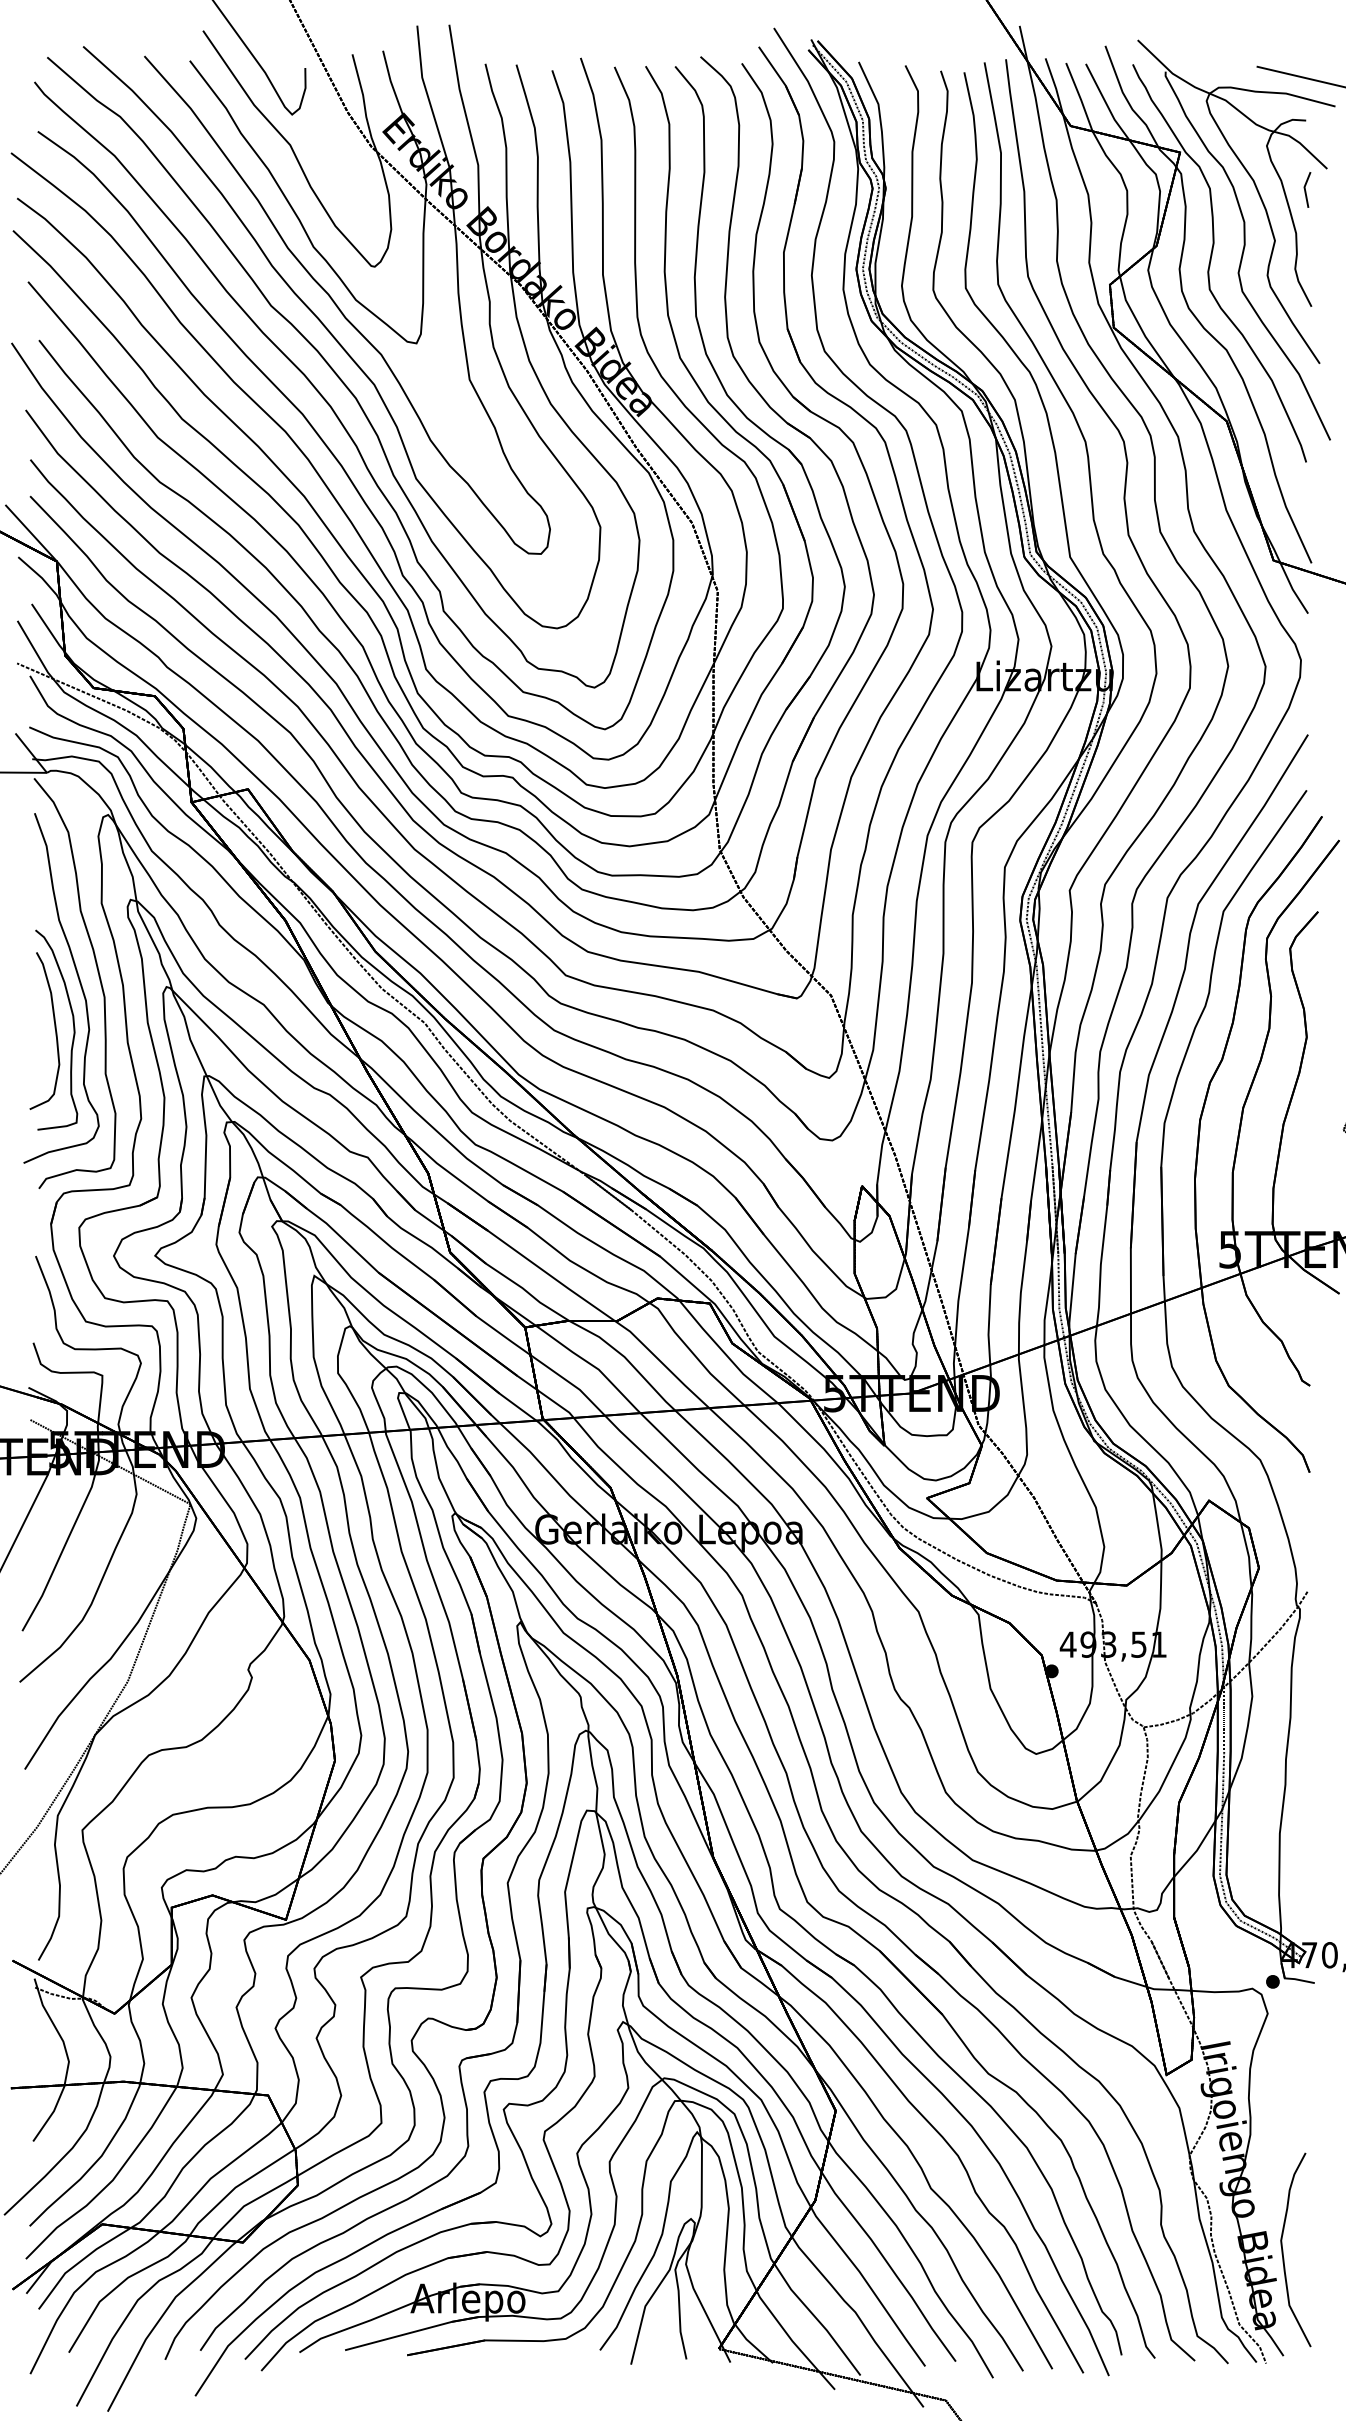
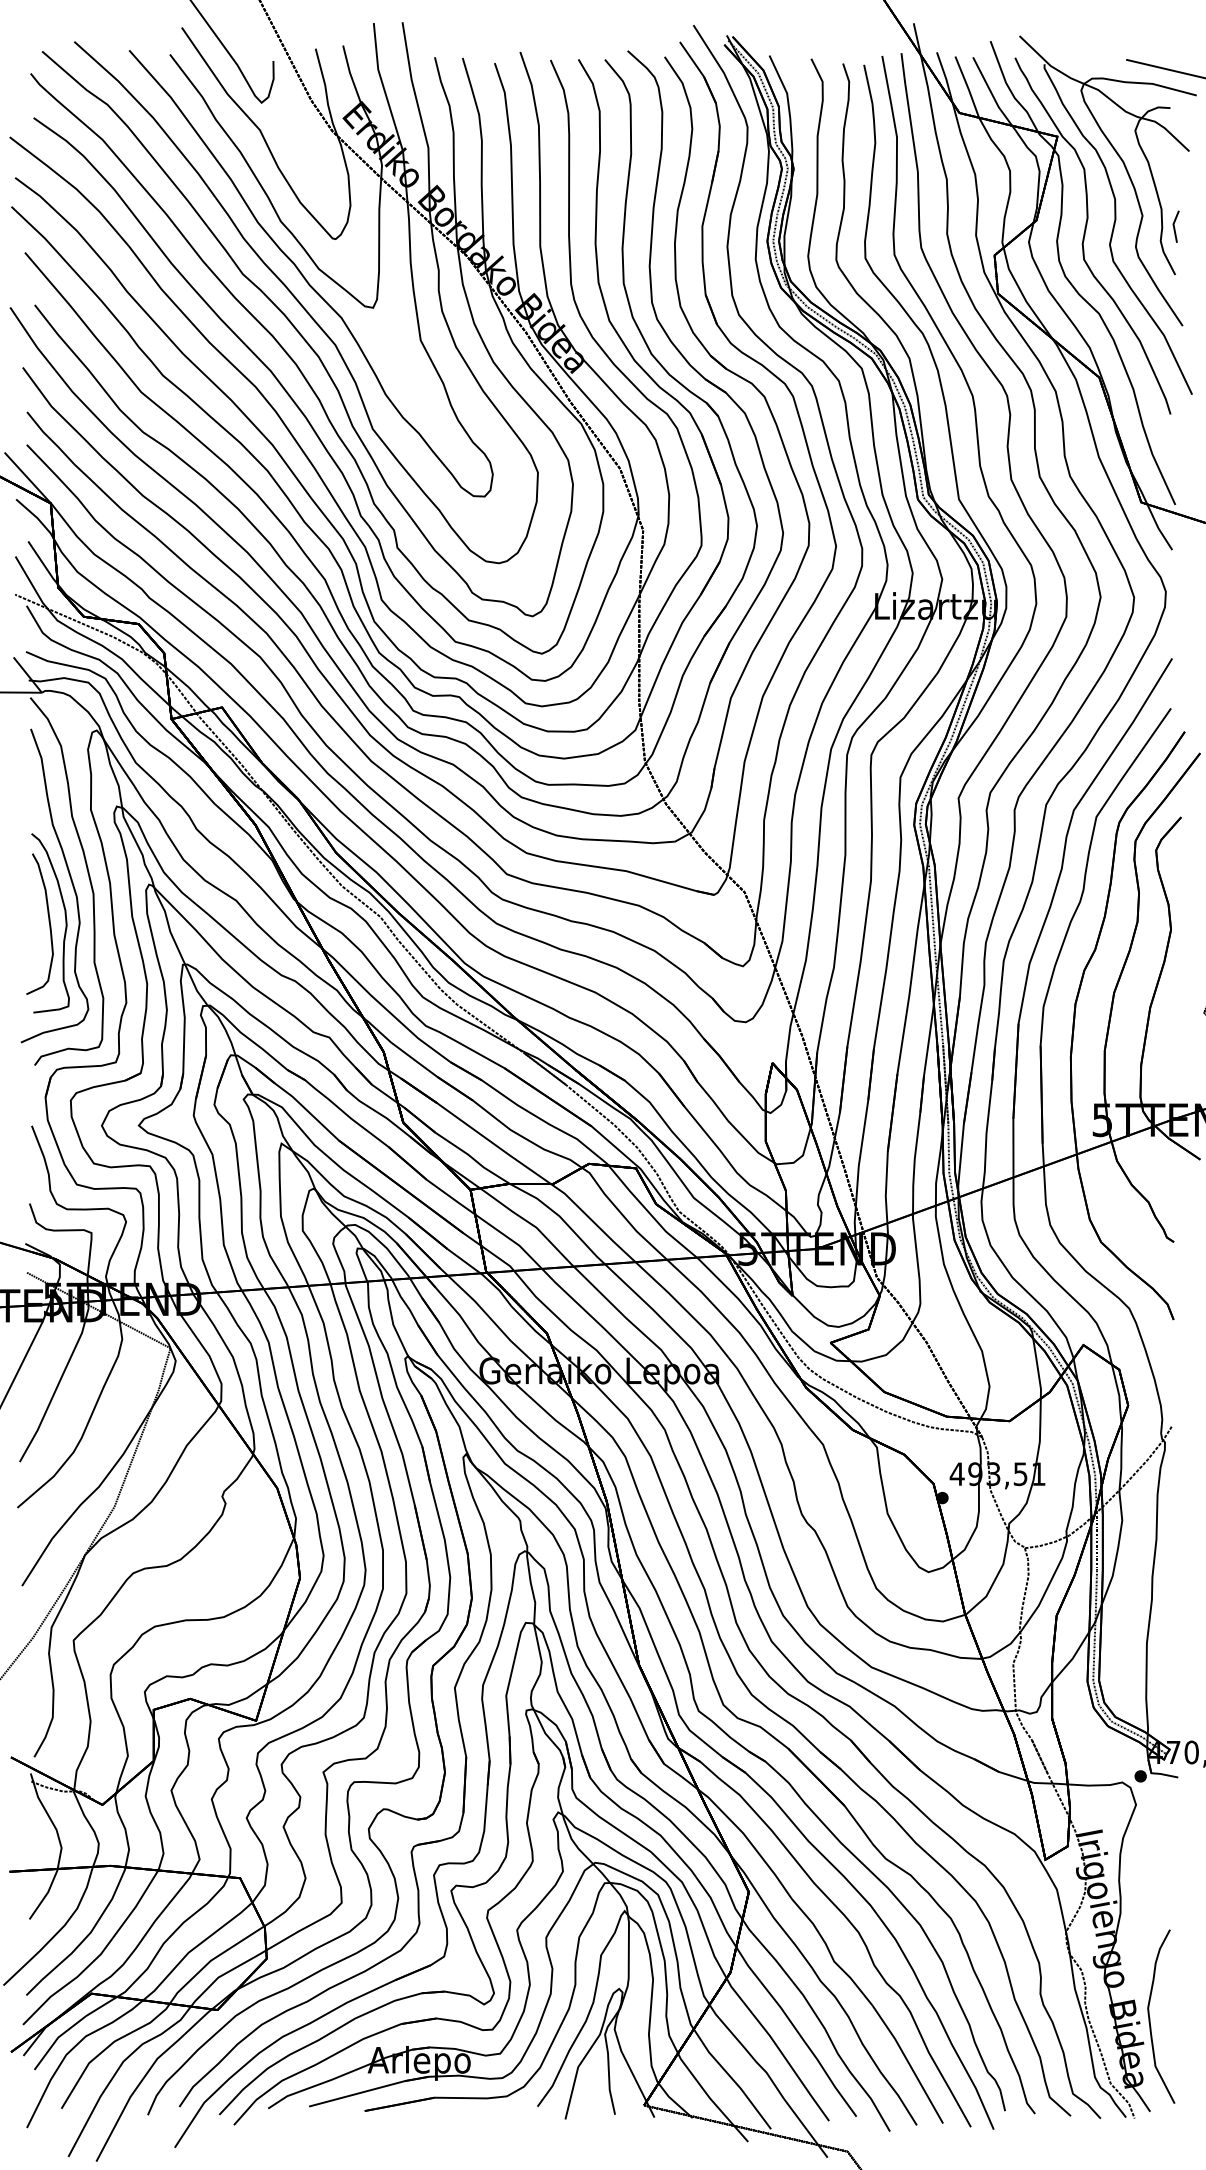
part: (1307, 189) -> (1176, 226), moved

